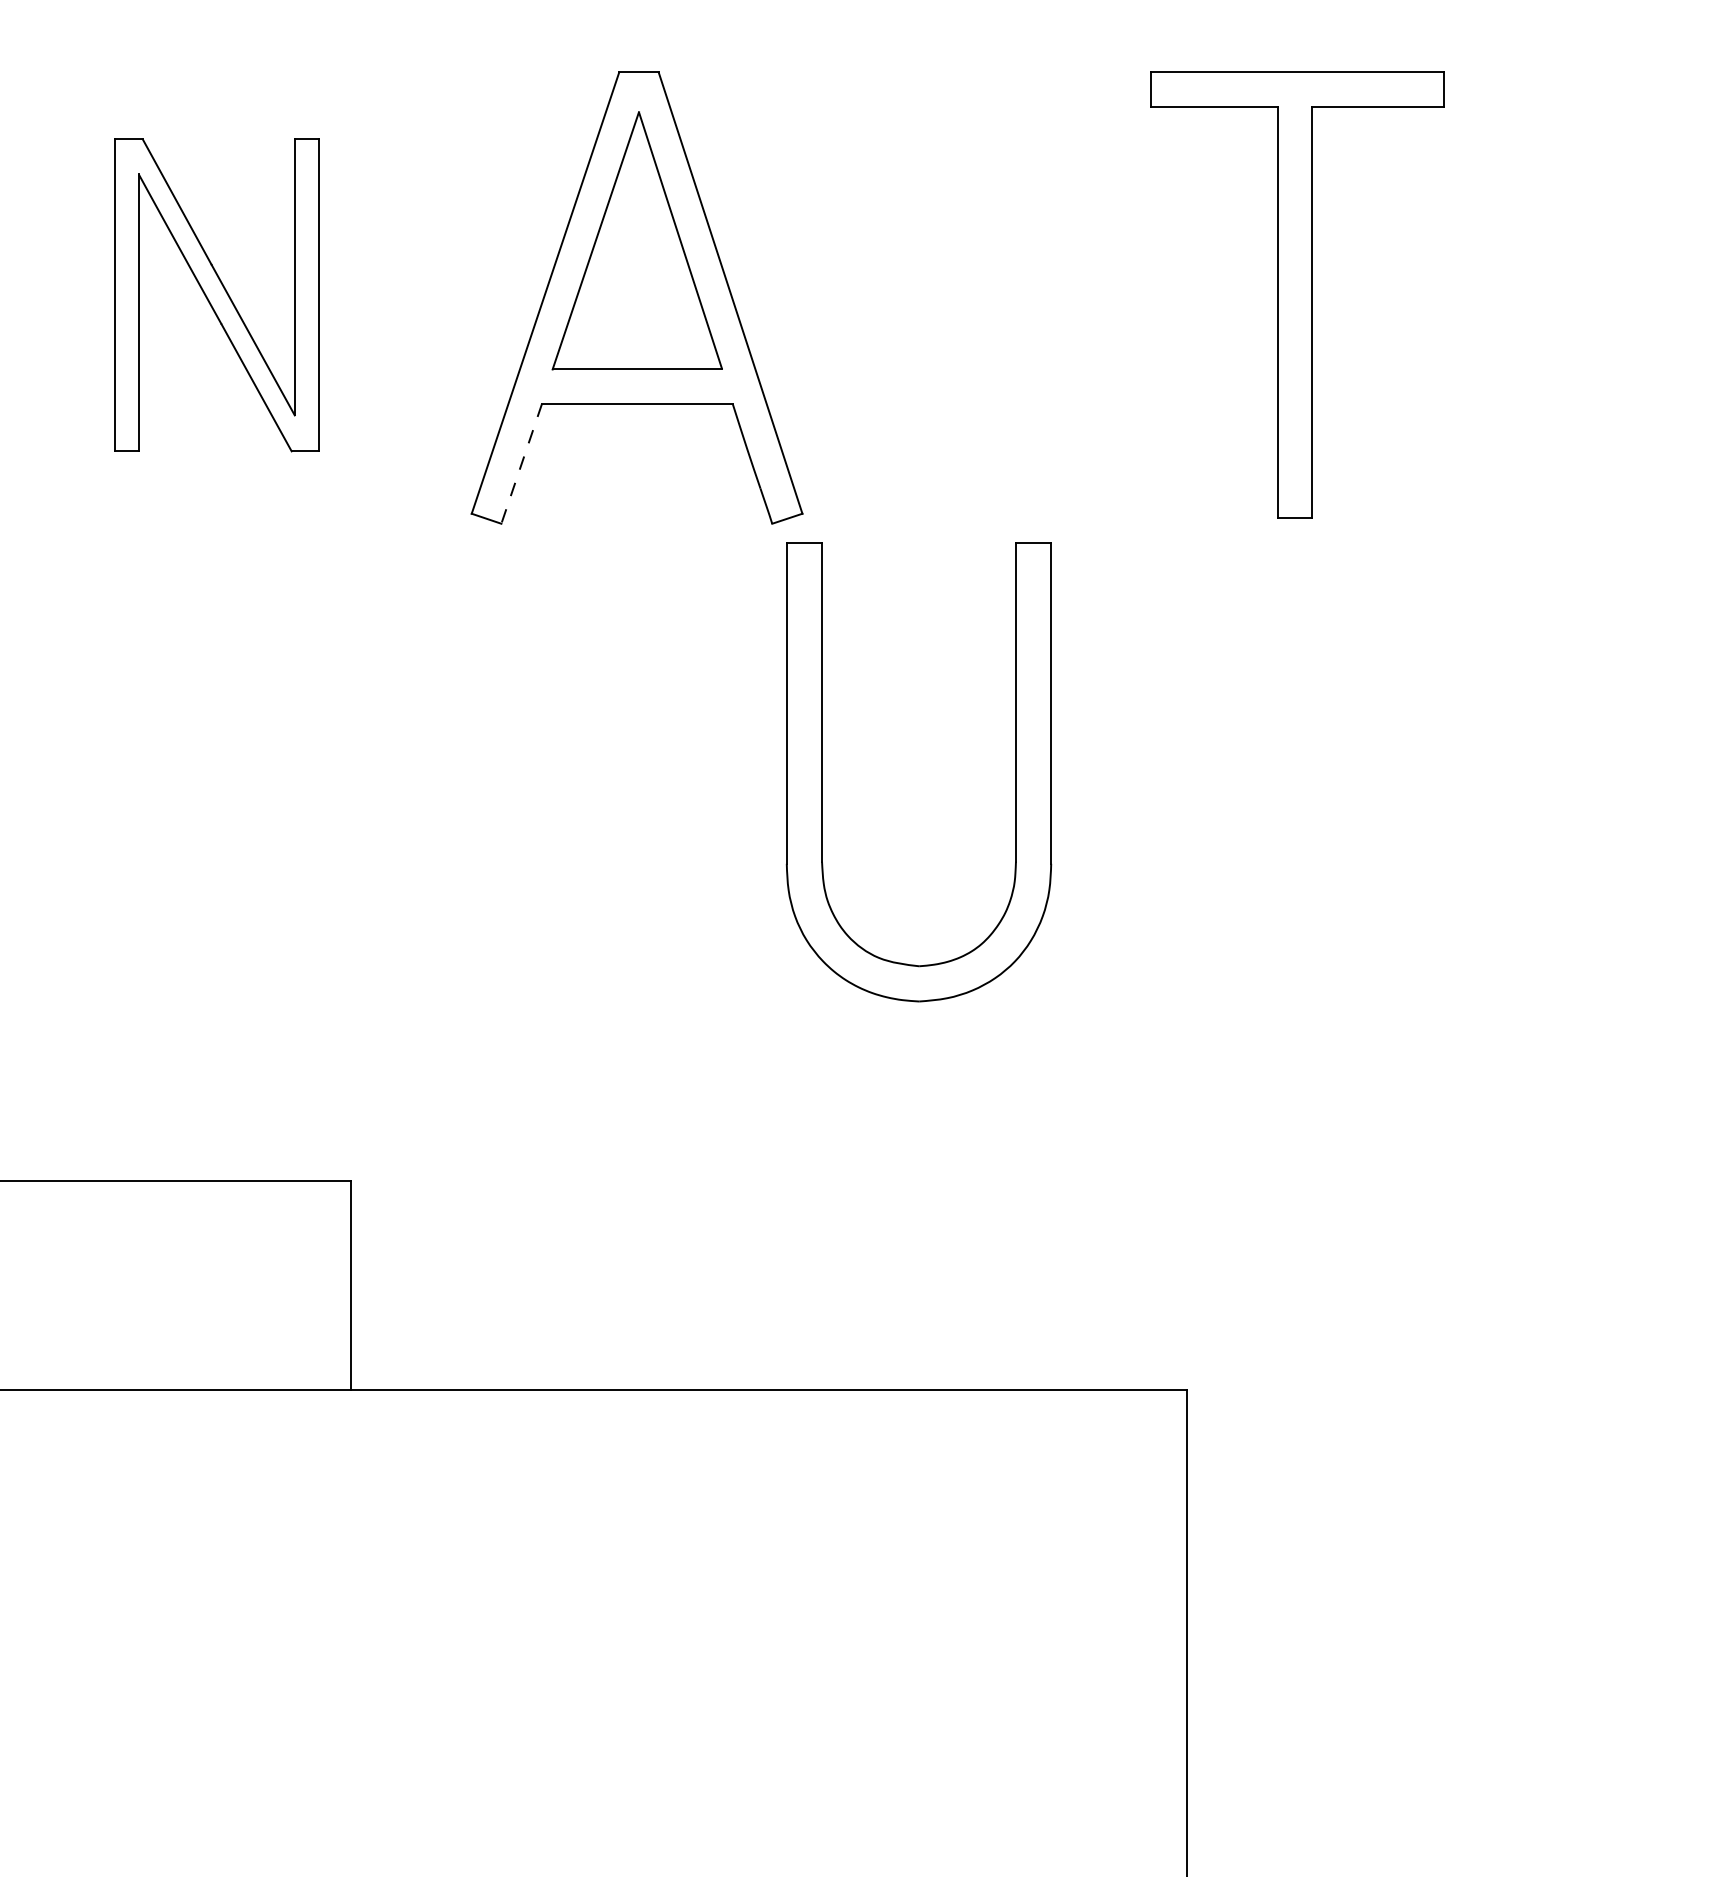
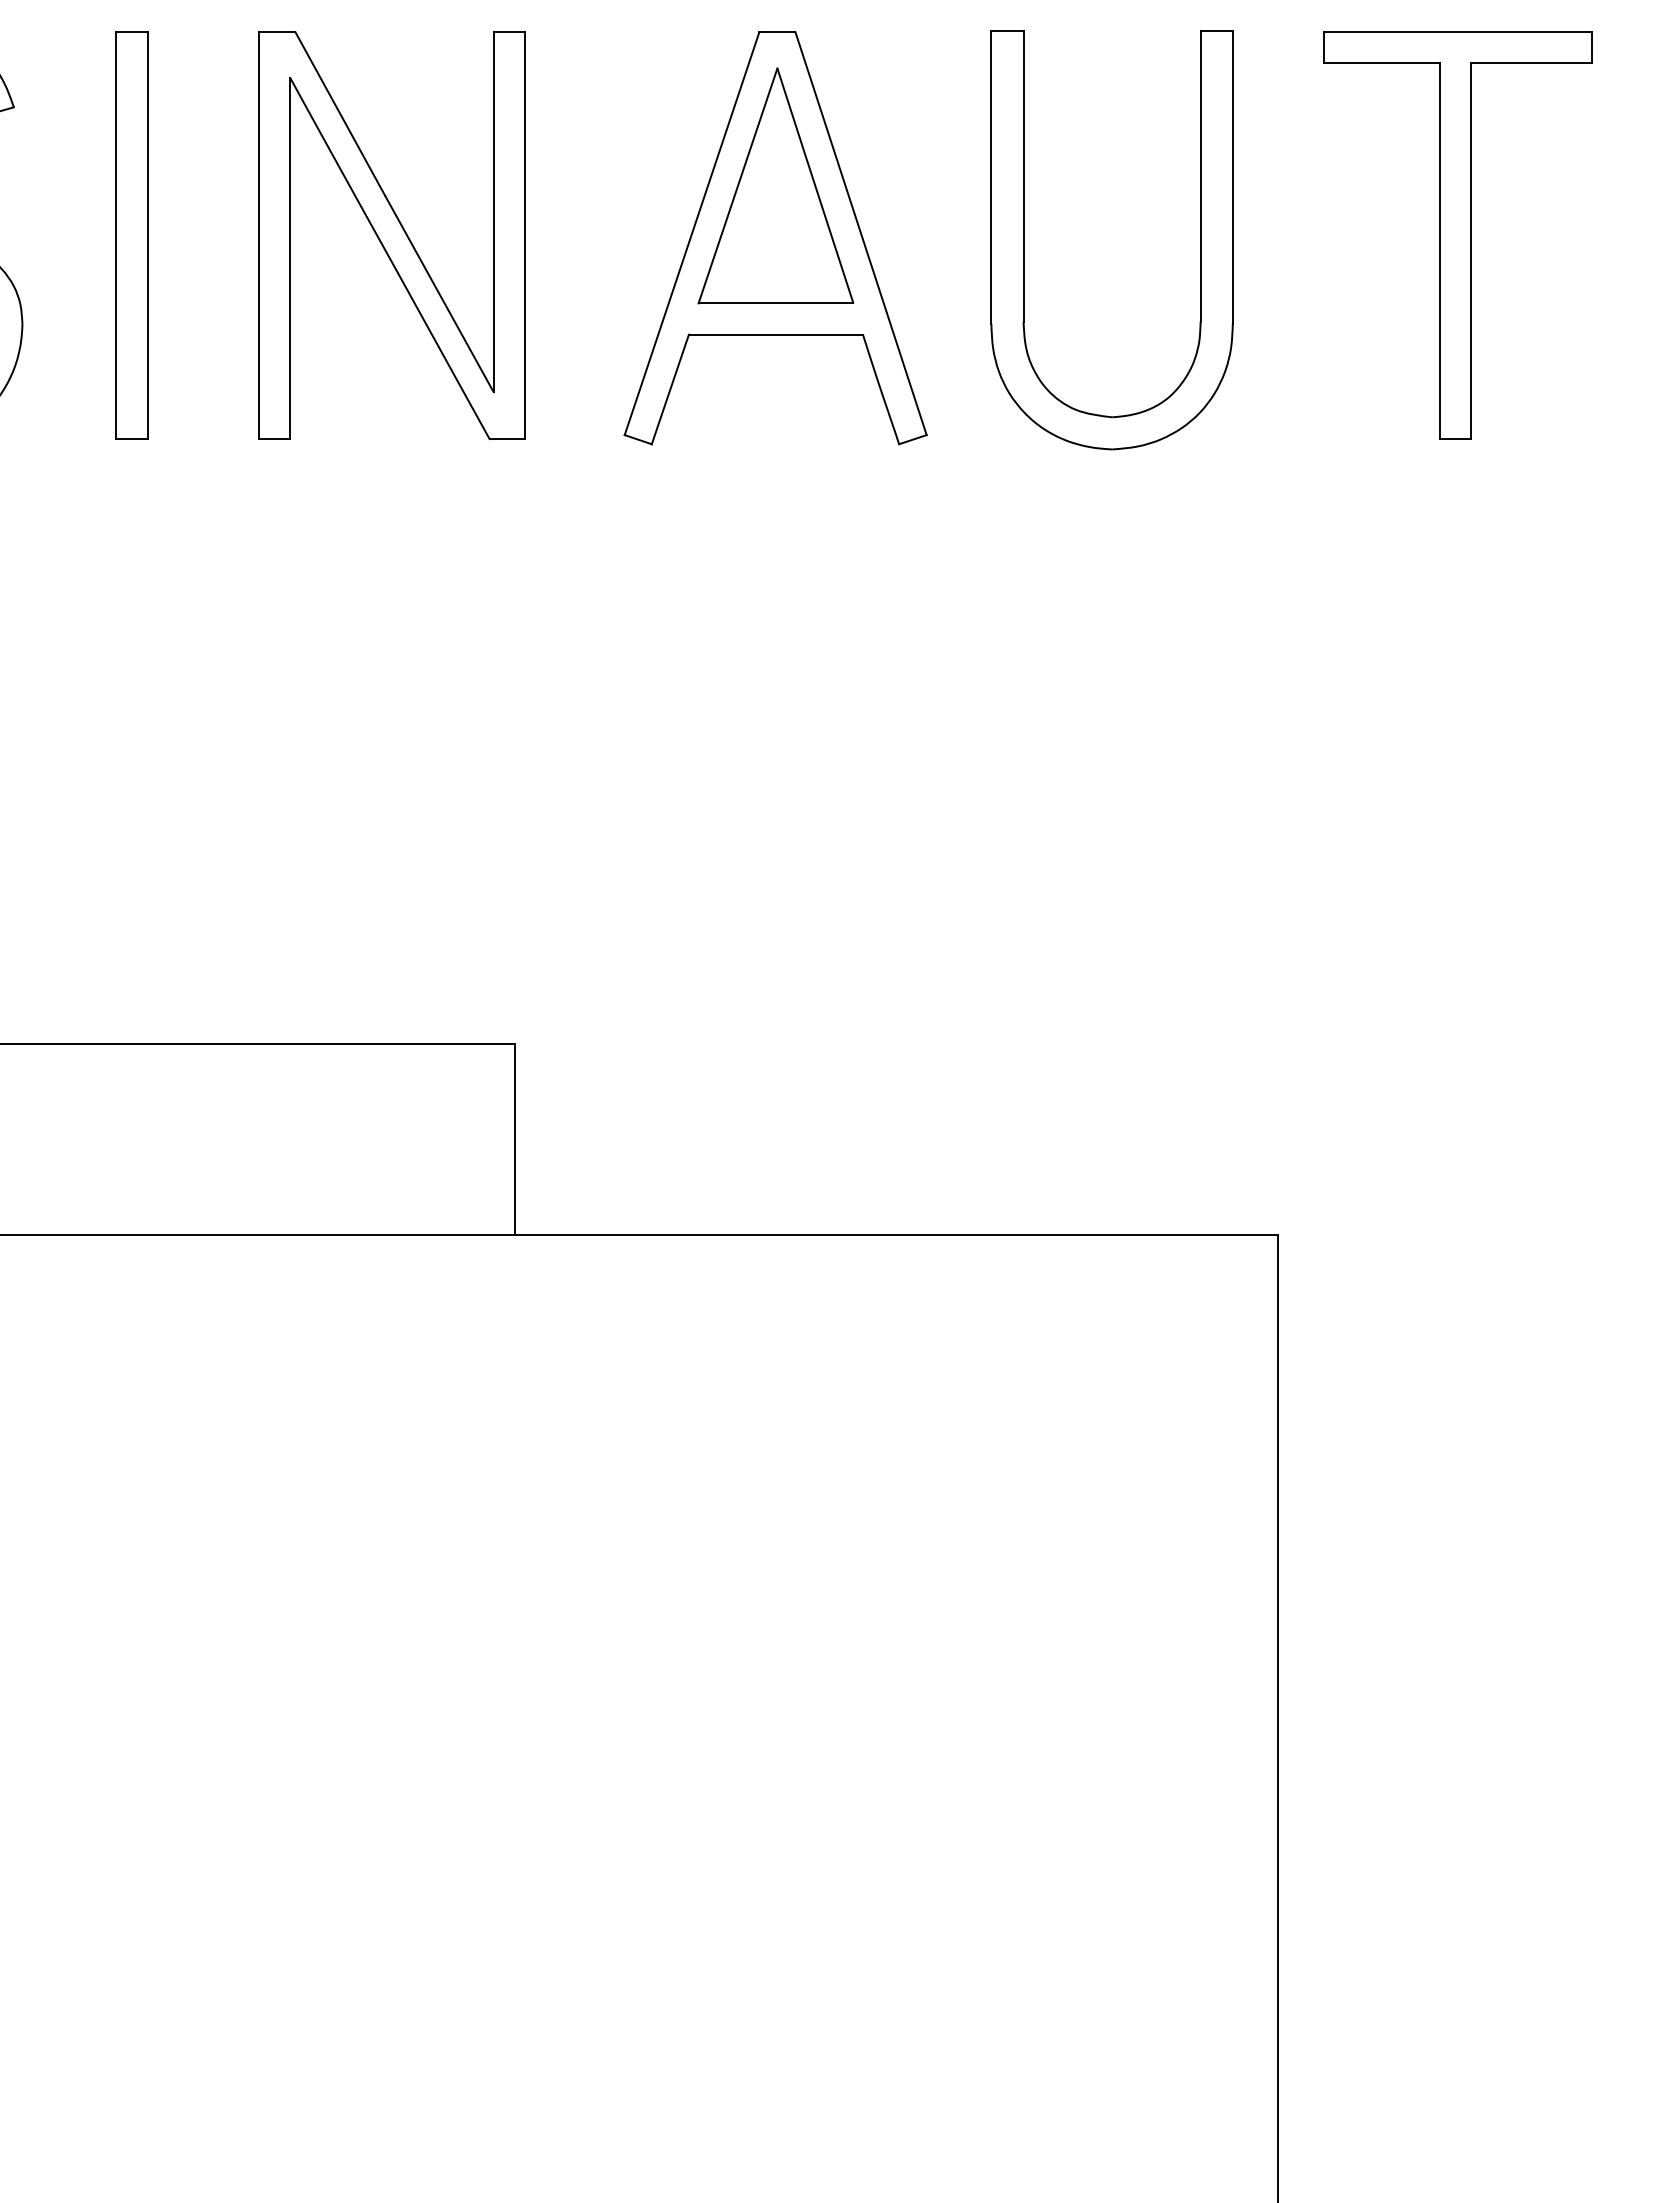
part: (216, 295) -> (391, 235), size x1.43
part: (1297, 295) -> (1457, 235), moved
line: (521, 463) -> (670, 389), dashed -> solid
part: (823, 772) -> (1024, 240), moved

